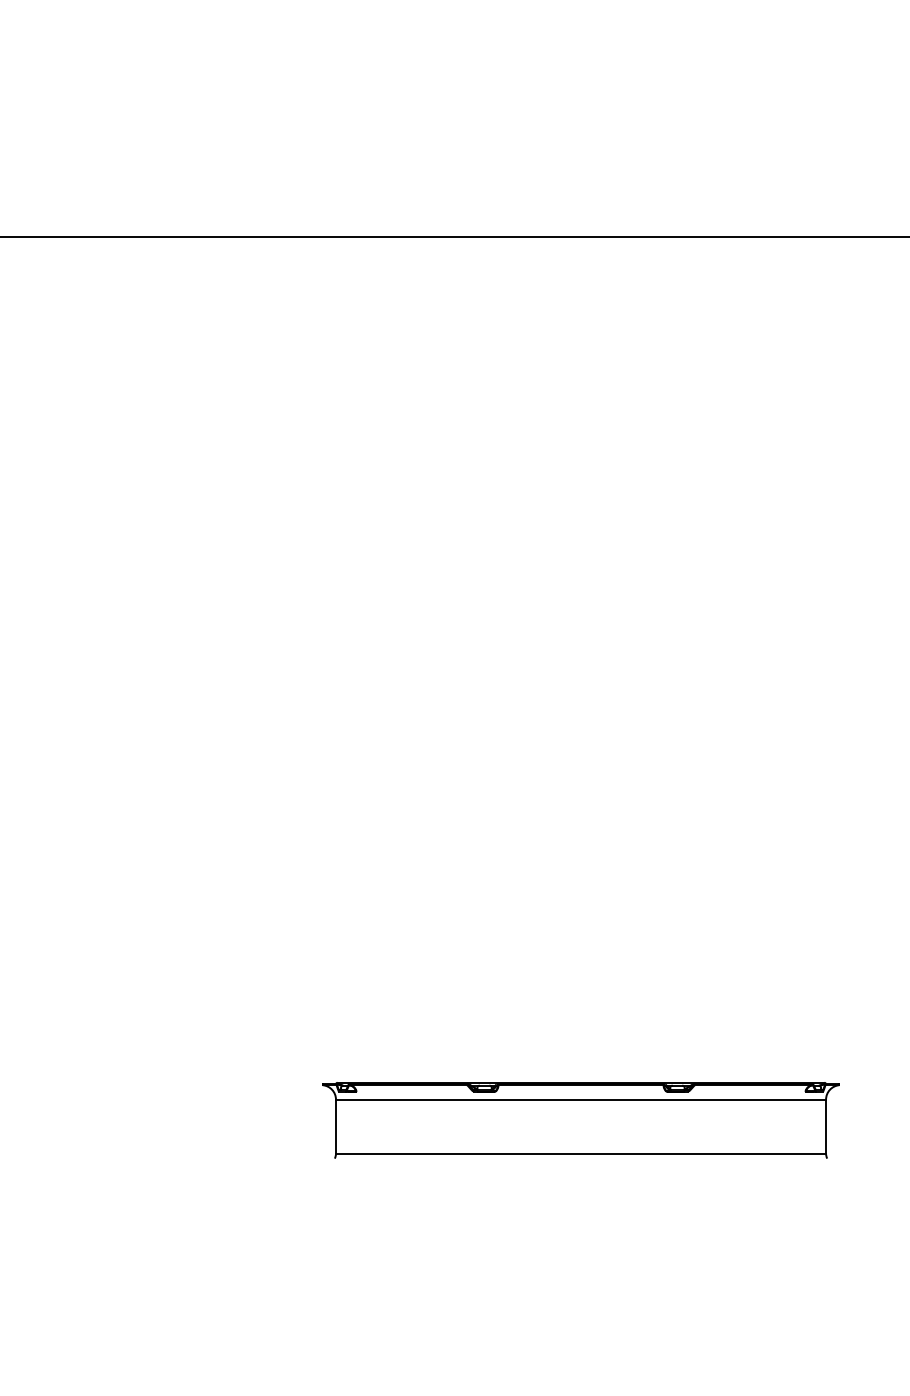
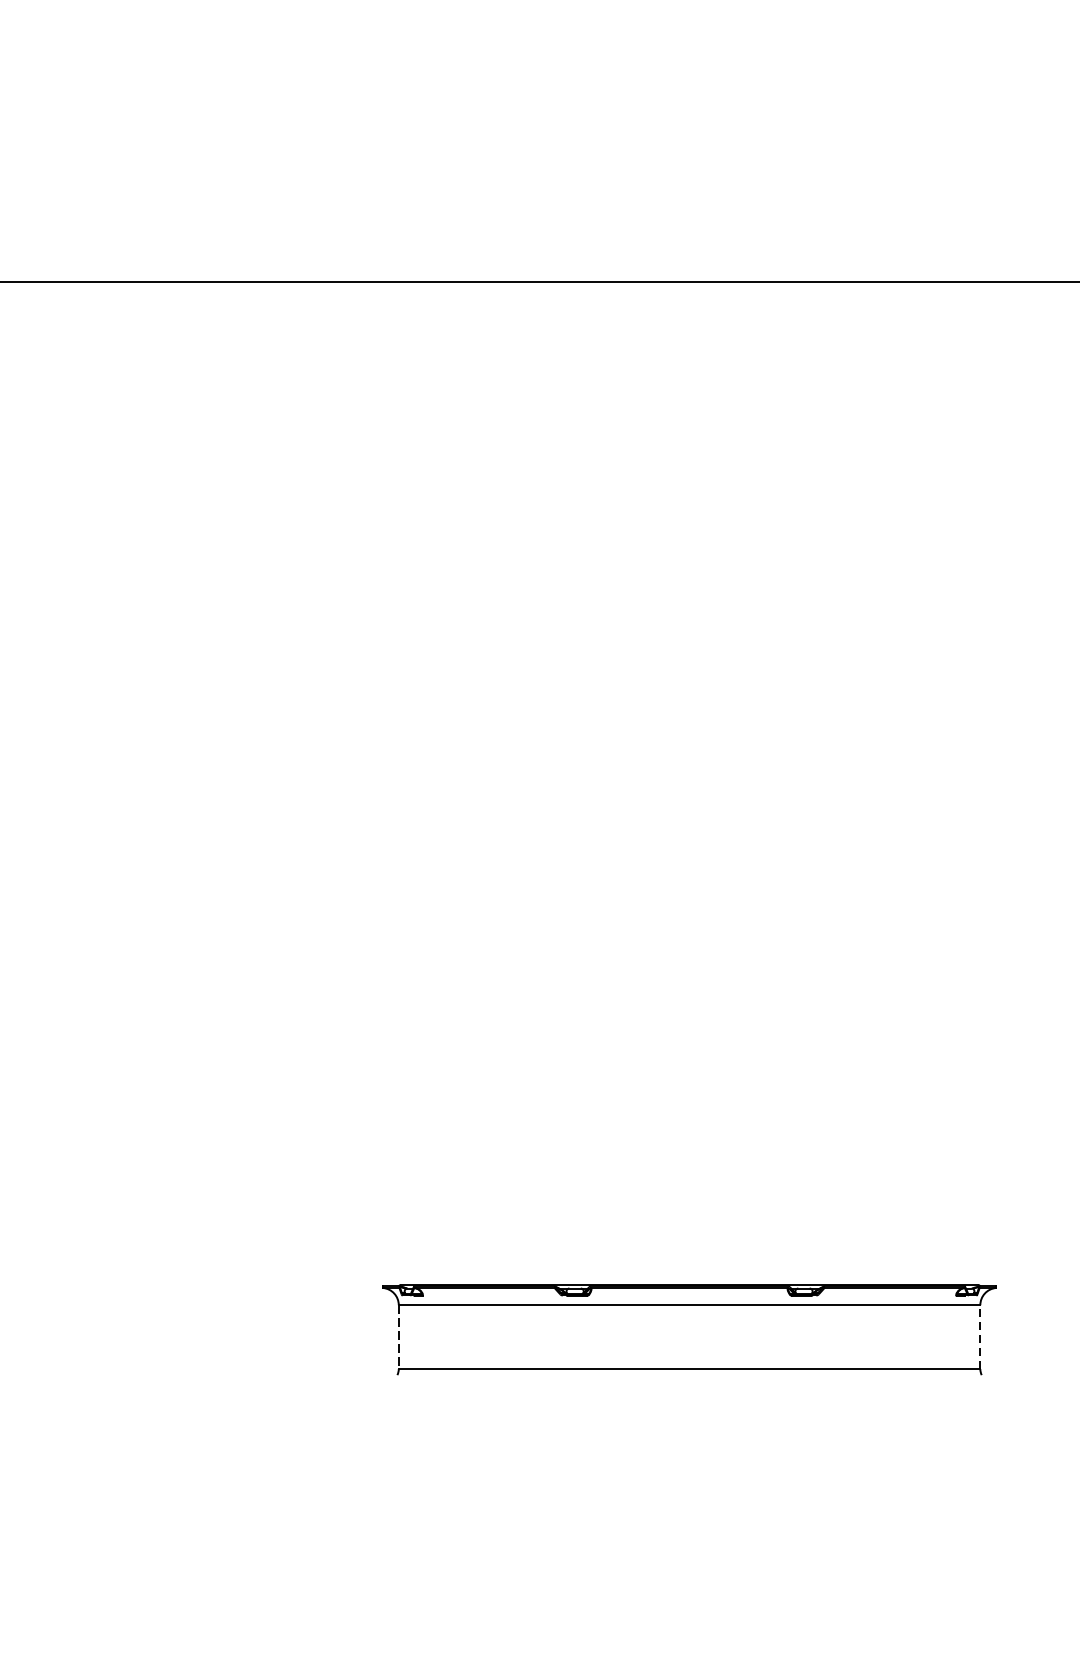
line: (336, 1126) -> (399, 1337), solid -> dashed
line: (826, 1126) -> (980, 1337), solid -> dashed

